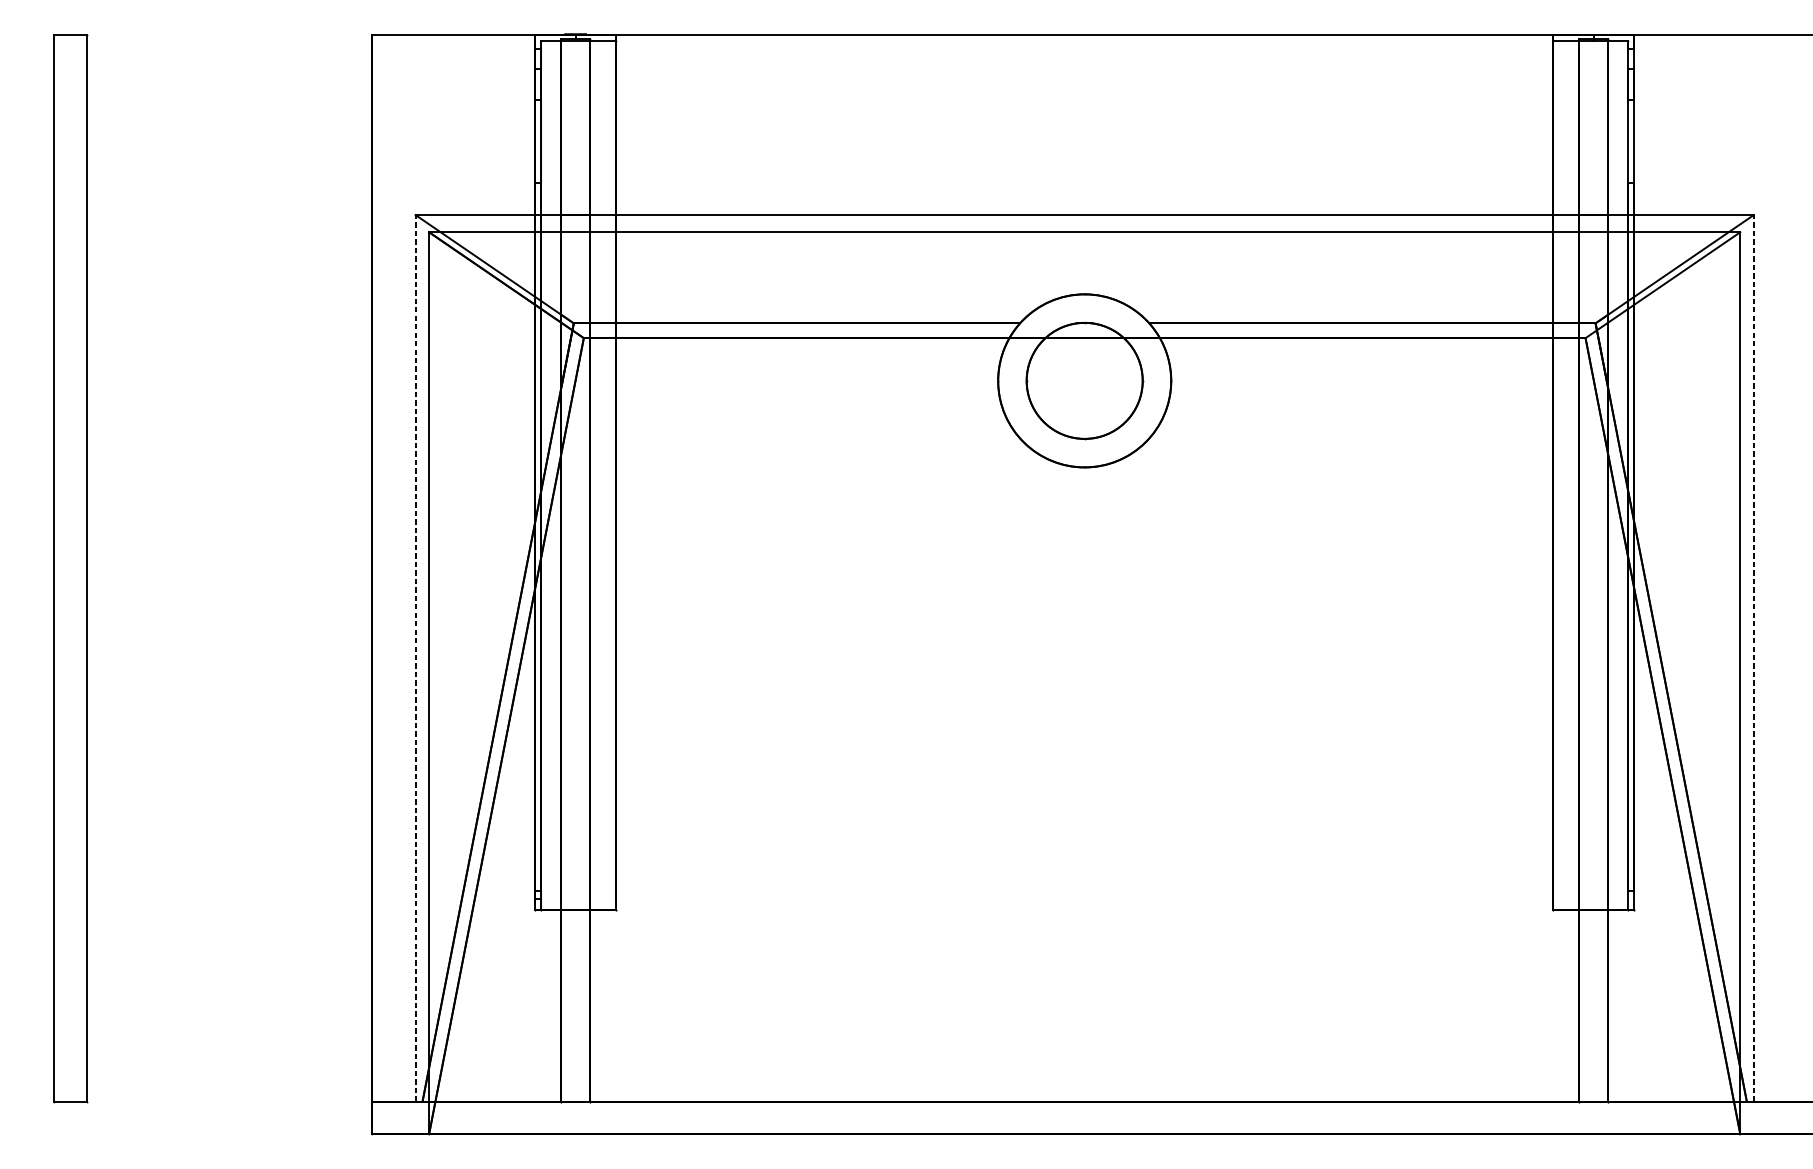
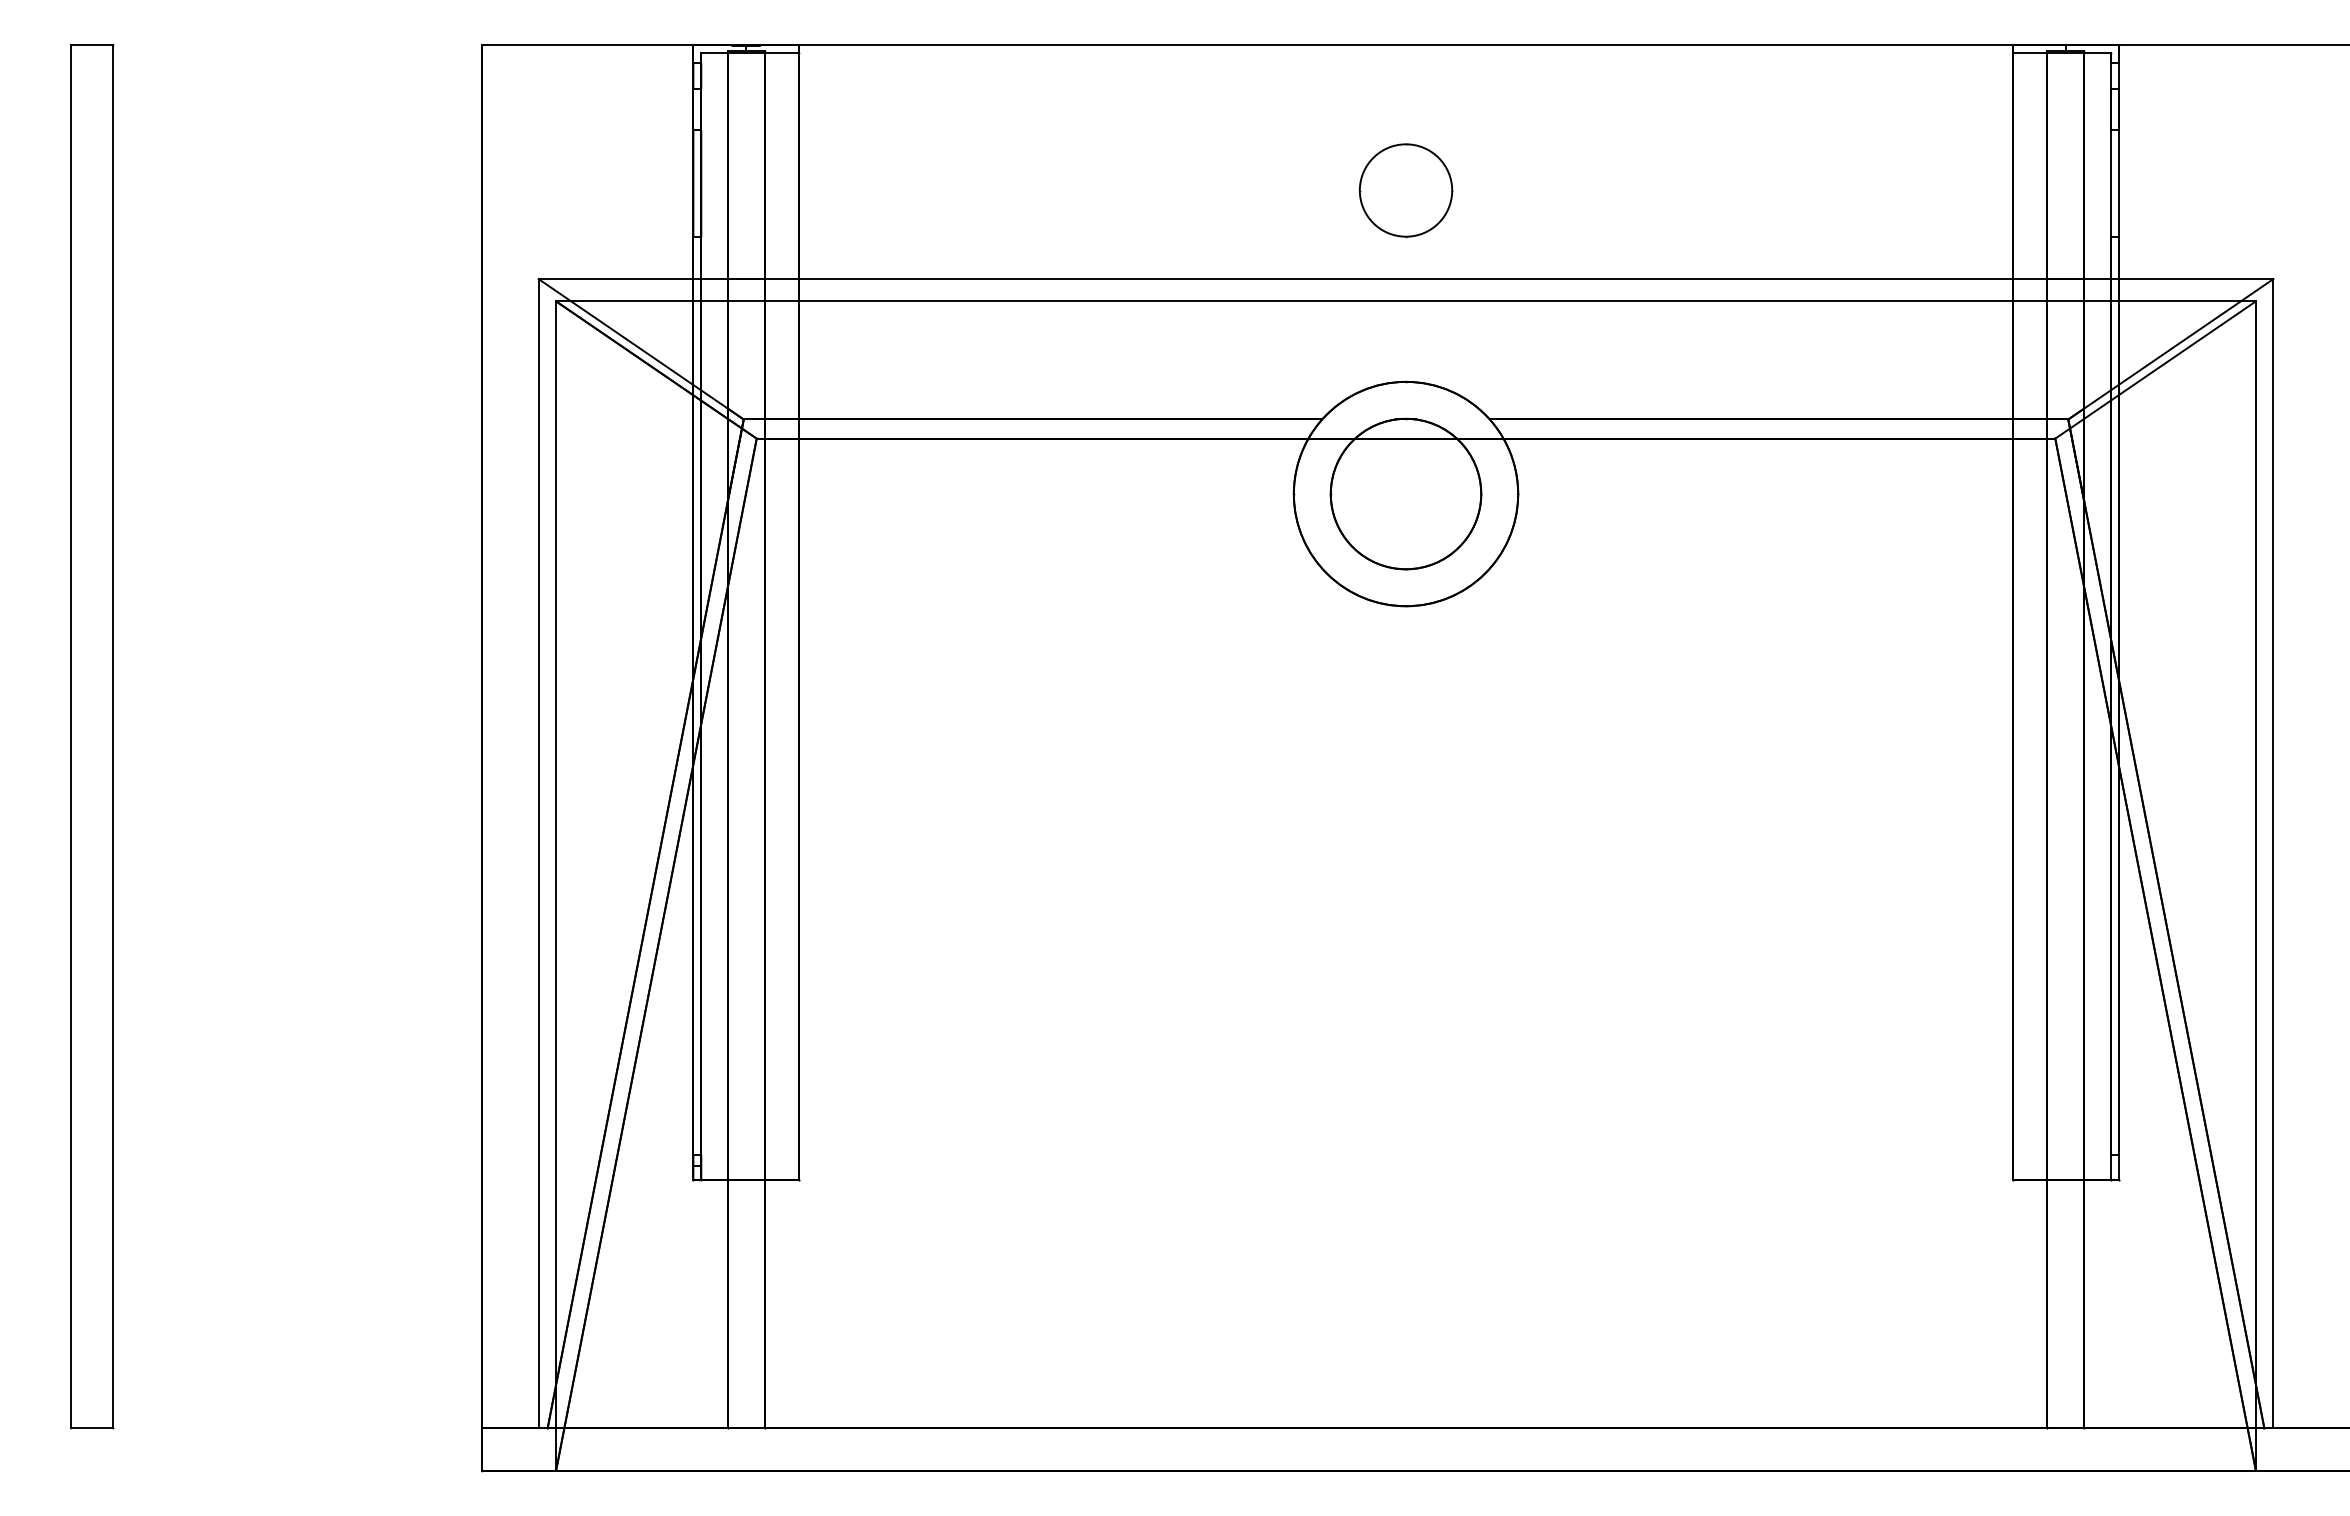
part: (1085, 146) -> (1406, 190), added
line: (415, 658) -> (538, 853), dashed -> solid
line: (1753, 658) -> (2273, 853), dashed -> solid

